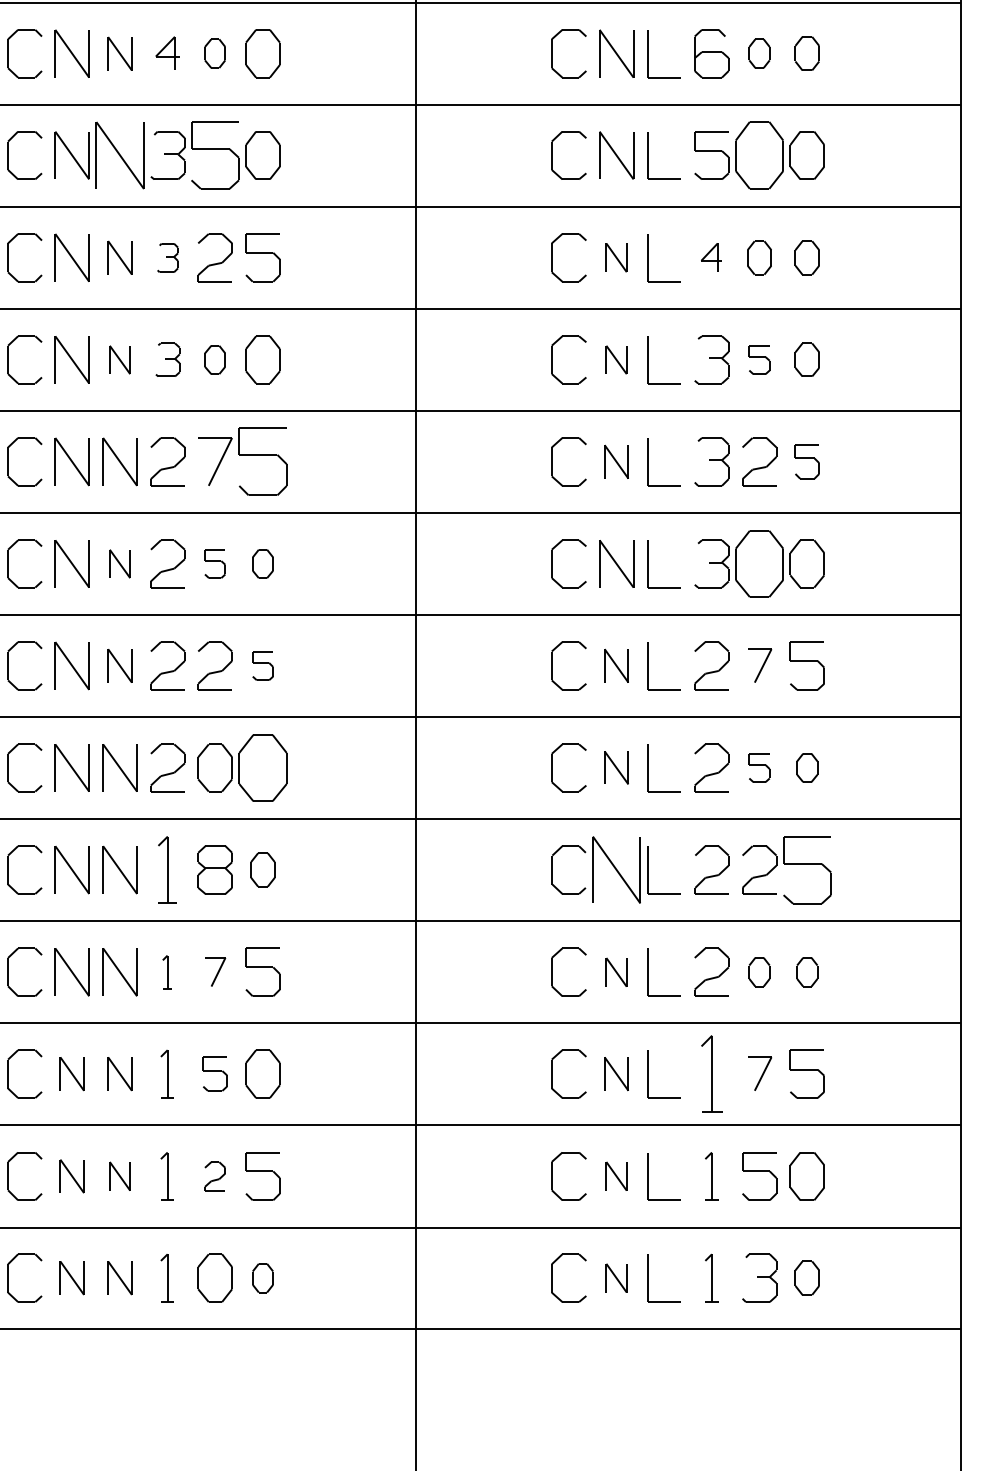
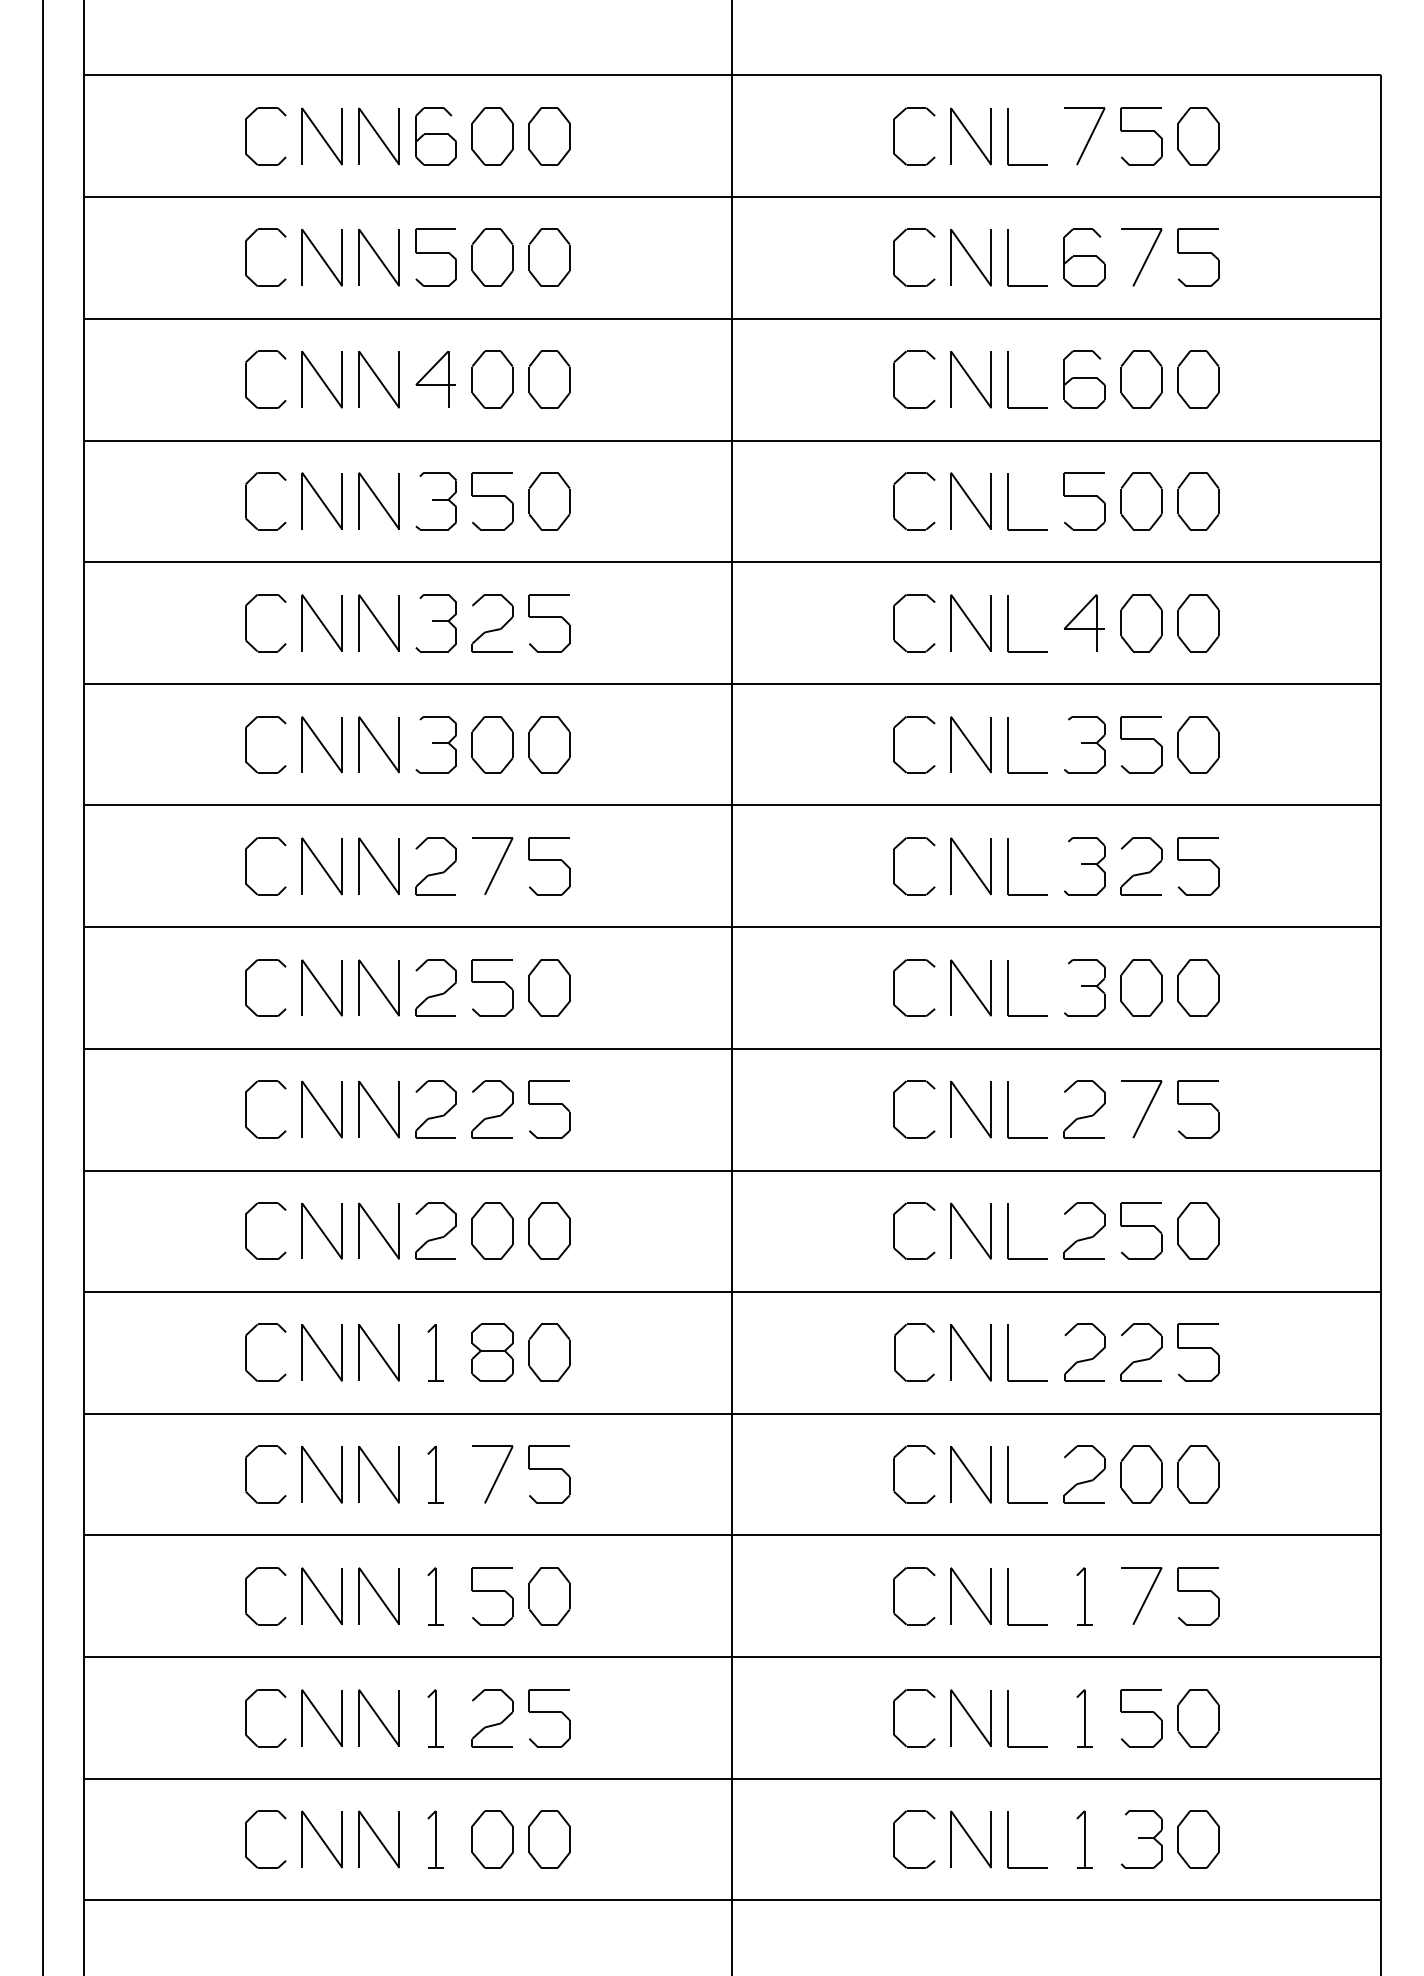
part: (167, 52) -> (435, 378), size x1.43
part: (119, 53) -> (378, 379), size x1.43
part: (215, 53) -> (492, 379), size x1.67
part: (759, 53) -> (1141, 379), size x1.67
part: (807, 53) -> (1198, 379), size x1.43
part: (119, 155) -> (378, 500), size x0.71
part: (215, 155) -> (492, 501), size x0.71
part: (759, 155) -> (1141, 501), size x0.71
part: (119, 257) -> (378, 622), size x1.43
part: (616, 257) -> (970, 622), size x1.67
part: (710, 257) -> (1083, 622), size x1.67
part: (167, 258) -> (435, 623), size x1.67
part: (759, 258) -> (1141, 623), size x1.43
part: (807, 258) -> (1198, 623), size x1.43
part: (119, 359) -> (378, 744), size x1.67
part: (167, 359) -> (435, 744), size x1.43
part: (215, 359) -> (492, 744), size x1.67
part: (616, 359) -> (970, 744), size x1.67
part: (759, 359) -> (1141, 744), size x1.67
part: (807, 359) -> (1198, 744), size x1.43
part: (262, 462) -> (549, 866), size x0.71
part: (616, 462) -> (970, 866), size x1.43
part: (807, 462) -> (1198, 866), size x1.43
part: (119, 563) -> (378, 987), size x1.67
part: (215, 563) -> (492, 987), size x1.67
part: (262, 563) -> (549, 987), size x1.67
part: (759, 563) -> (1141, 987), size x0.71
part: (119, 665) -> (378, 1109), size x1.43
part: (262, 665) -> (549, 1109), size x1.67
part: (616, 665) -> (970, 1109), size x1.43
part: (759, 665) -> (1141, 1109), size x1.43
part: (262, 767) -> (549, 1230), size x0.71
part: (616, 767) -> (970, 1230), size x1.43
part: (759, 767) -> (1141, 1230), size x1.67
part: (807, 767) -> (1198, 1230), size x1.67
part: (167, 869) -> (435, 1352), size x0.71
part: (262, 869) -> (549, 1352), size x1.43
part: (616, 869) -> (970, 1352), size x0.71
part: (807, 869) -> (1198, 1352), size x0.71
part: (167, 972) -> (435, 1474), size x1.43
part: (215, 972) -> (492, 1474), size x1.67
part: (616, 972) -> (970, 1474), size x1.67
part: (759, 972) -> (1141, 1474), size x1.67
part: (807, 972) -> (1198, 1474), size x1.67
part: (71, 1073) -> (321, 1595), size x1.43
part: (119, 1073) -> (378, 1595), size x1.43
part: (616, 1073) -> (970, 1595), size x1.43
part: (759, 1073) -> (1141, 1595), size x1.43
part: (215, 1074) -> (492, 1596), size x1.43
part: (711, 1074) -> (1084, 1596), size x0.62
part: (71, 1175) -> (321, 1717), size x1.43
part: (119, 1175) -> (378, 1717), size x1.67
part: (616, 1175) -> (970, 1717), size x1.67
part: (215, 1176) -> (492, 1718), size x1.67
part: (71, 1278) -> (321, 1839), size x1.43
part: (119, 1278) -> (378, 1839), size x1.43
part: (262, 1278) -> (549, 1839), size x1.67
part: (616, 1278) -> (970, 1839), size x1.67
part: (807, 1278) -> (1198, 1839), size x1.43

